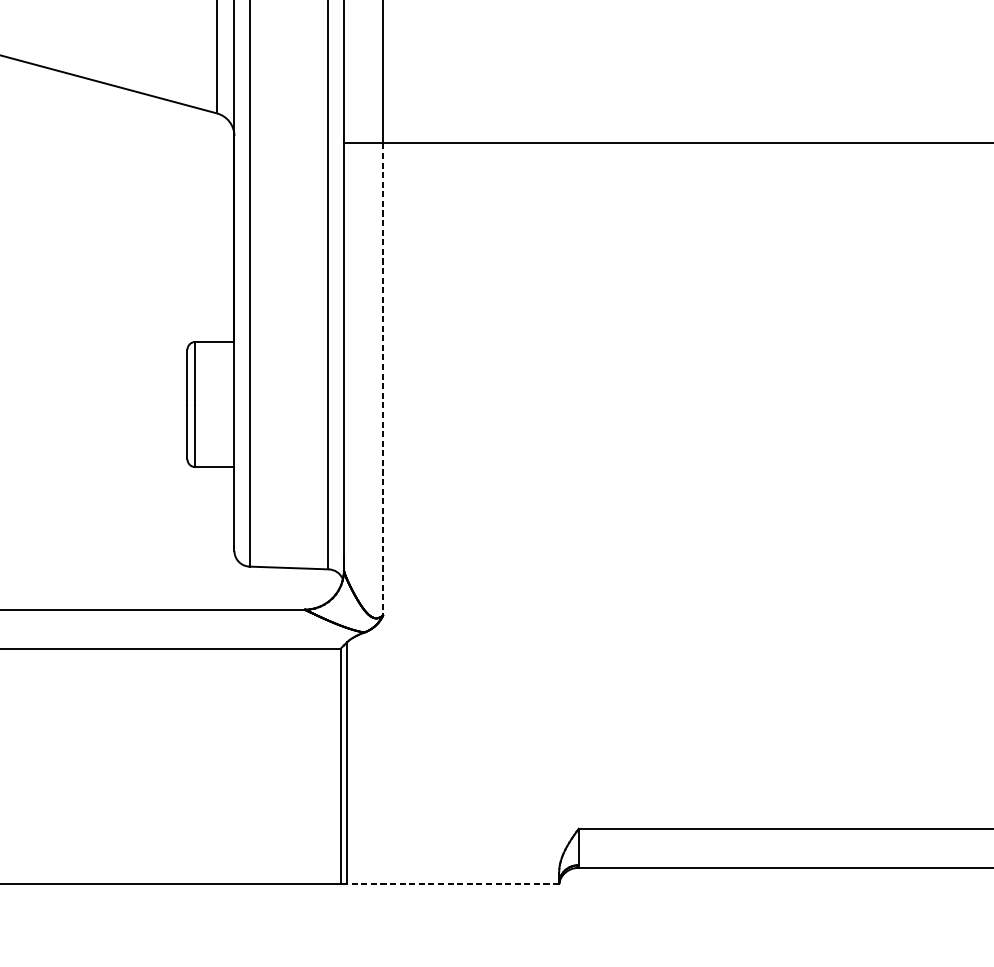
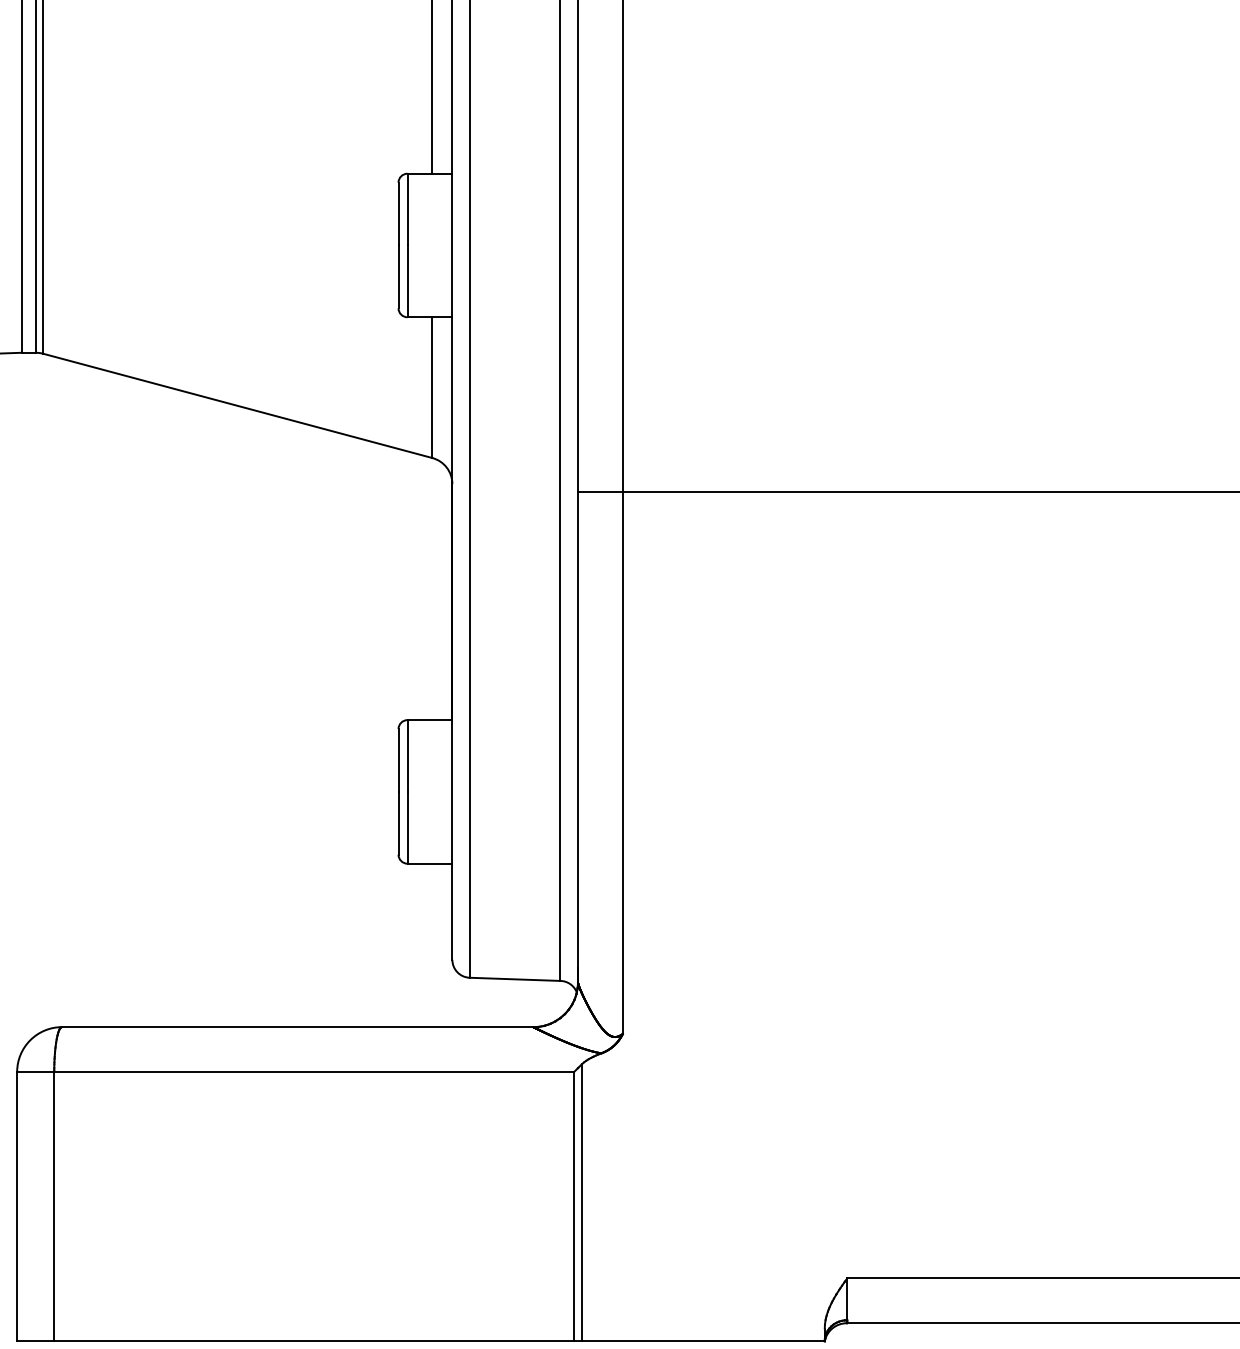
line: (382, 379) -> (622, 763), dashed -> solid
line: (452, 883) -> (702, 1341), dashed -> solid

